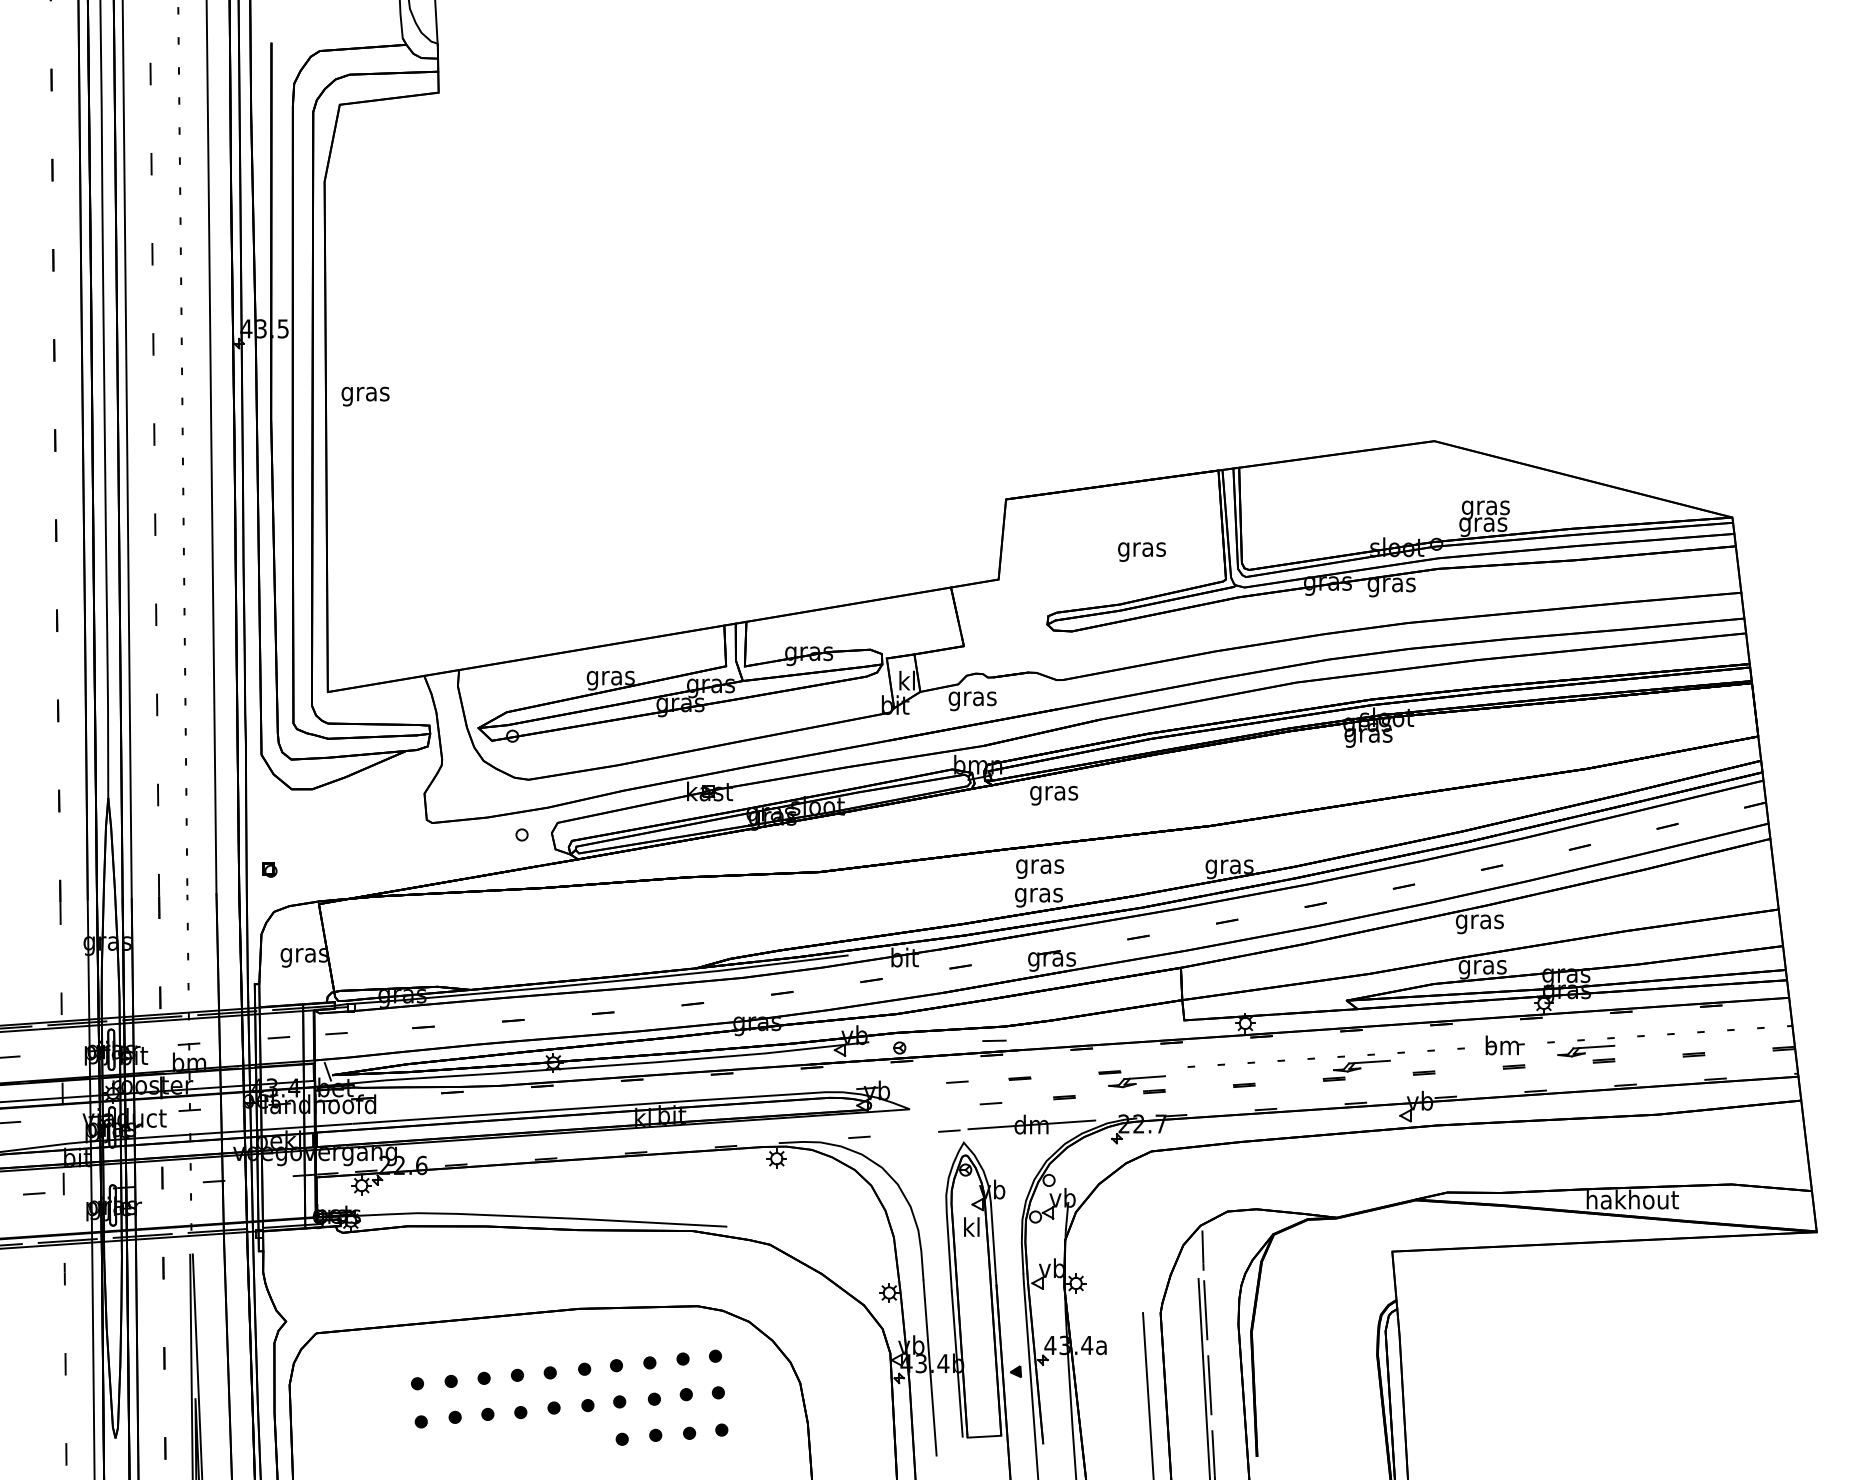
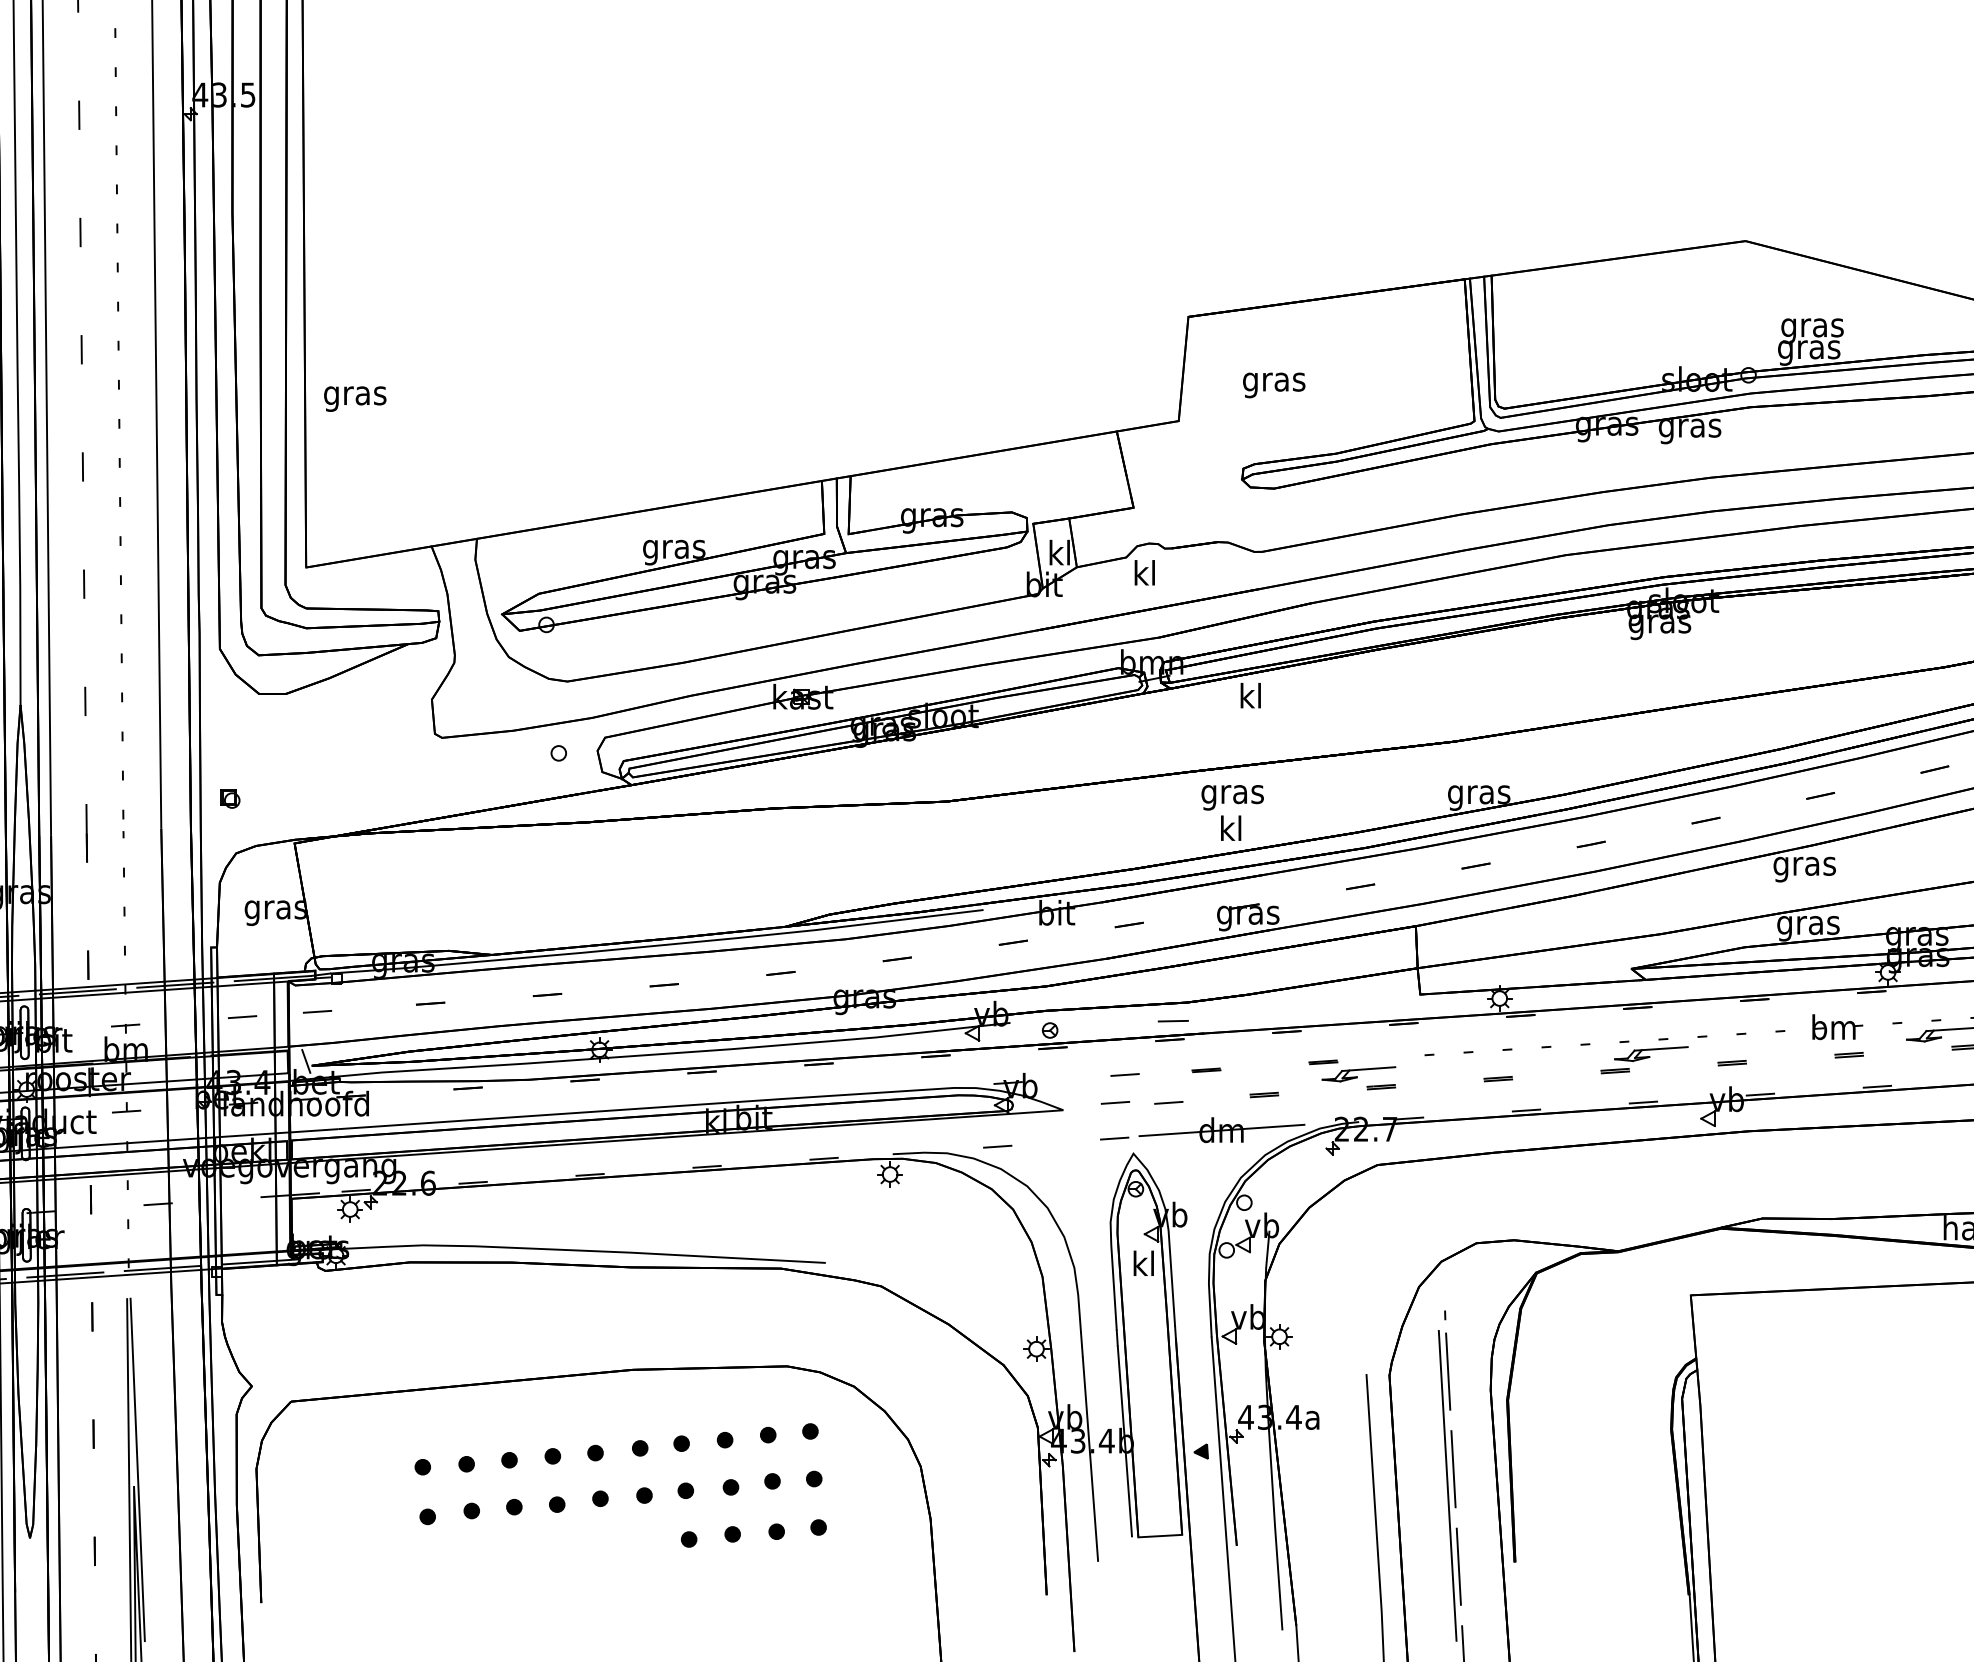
text: (365, 396) -> (355, 398), moved
text: (1141, 551) -> (1273, 384), moved
text: (972, 698) -> (1144, 575), gras -> kl
text: (1054, 792) -> (1251, 698), gras -> kl
text: (1038, 894) -> (1230, 830), gras -> kl
line: (949, 1103) -> (1114, 1102), added
line: (1202, 1246) -> (1443, 1288), removed

